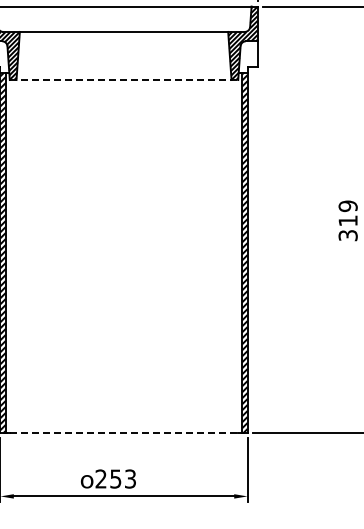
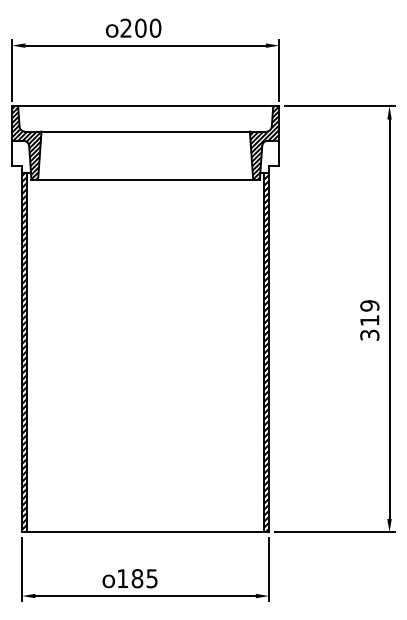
line: (124, 79) -> (146, 179), dashed -> solid
line: (124, 432) -> (146, 532), dashed -> solid
text: (115, 478) -> (137, 578), 253 -> 185

